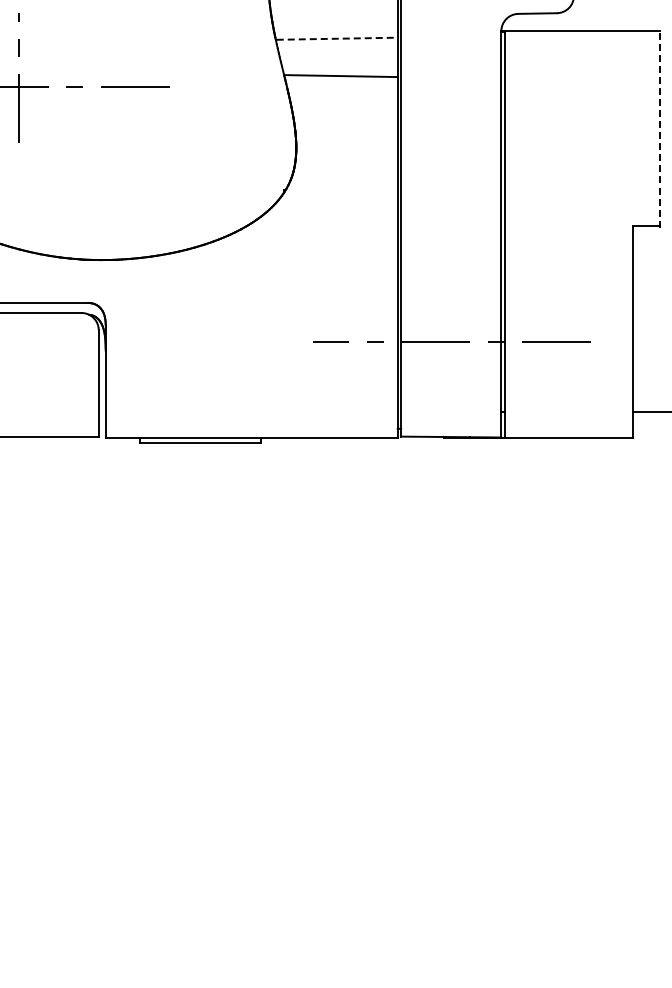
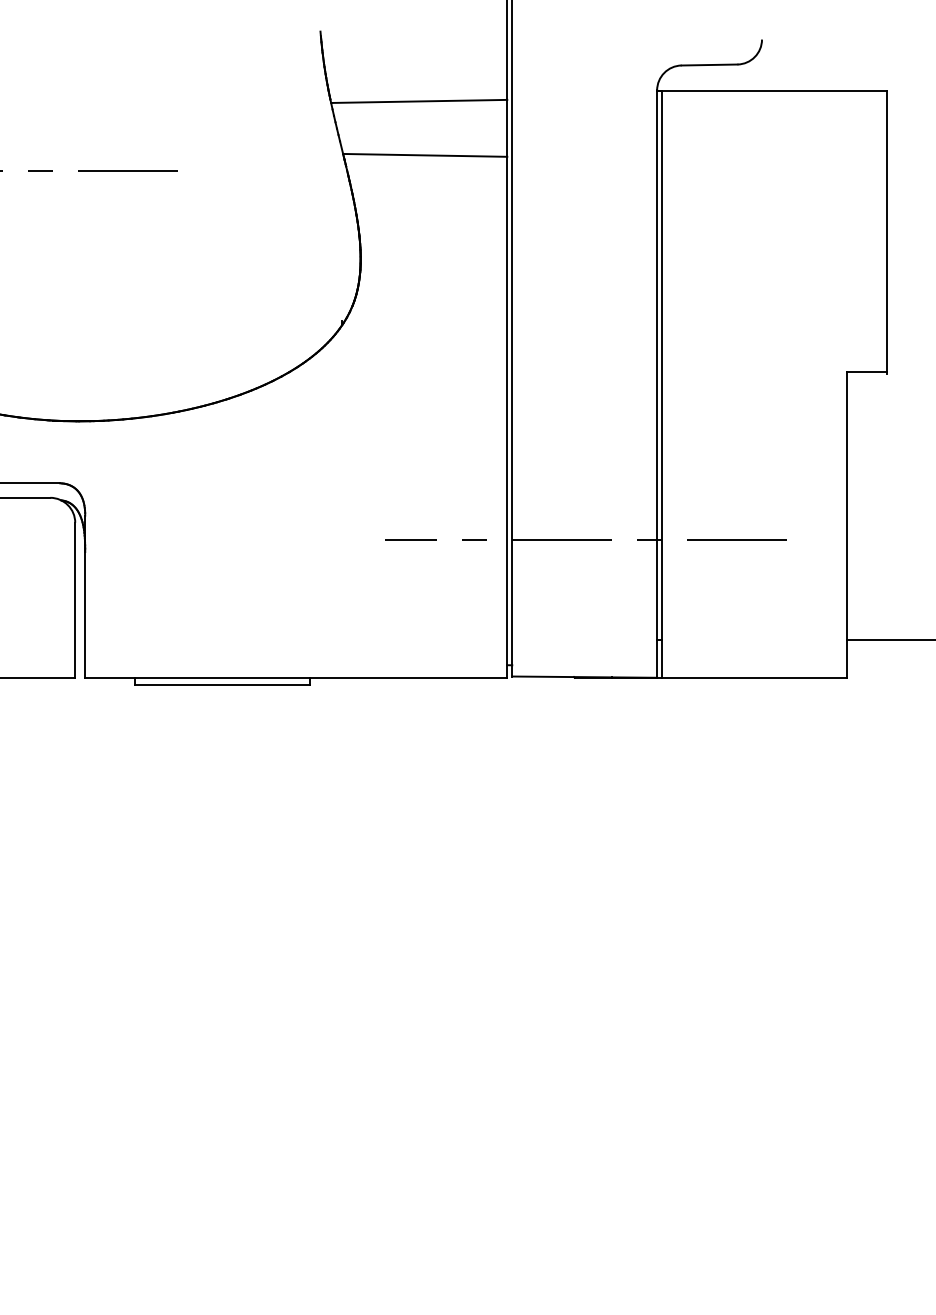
line: (337, 38) -> (420, 101), dashed -> solid
line: (660, 128) -> (887, 231), dashed -> solid

